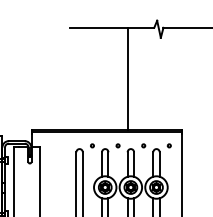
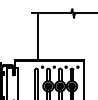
line: (129, 76) -> (38, 35), moved

